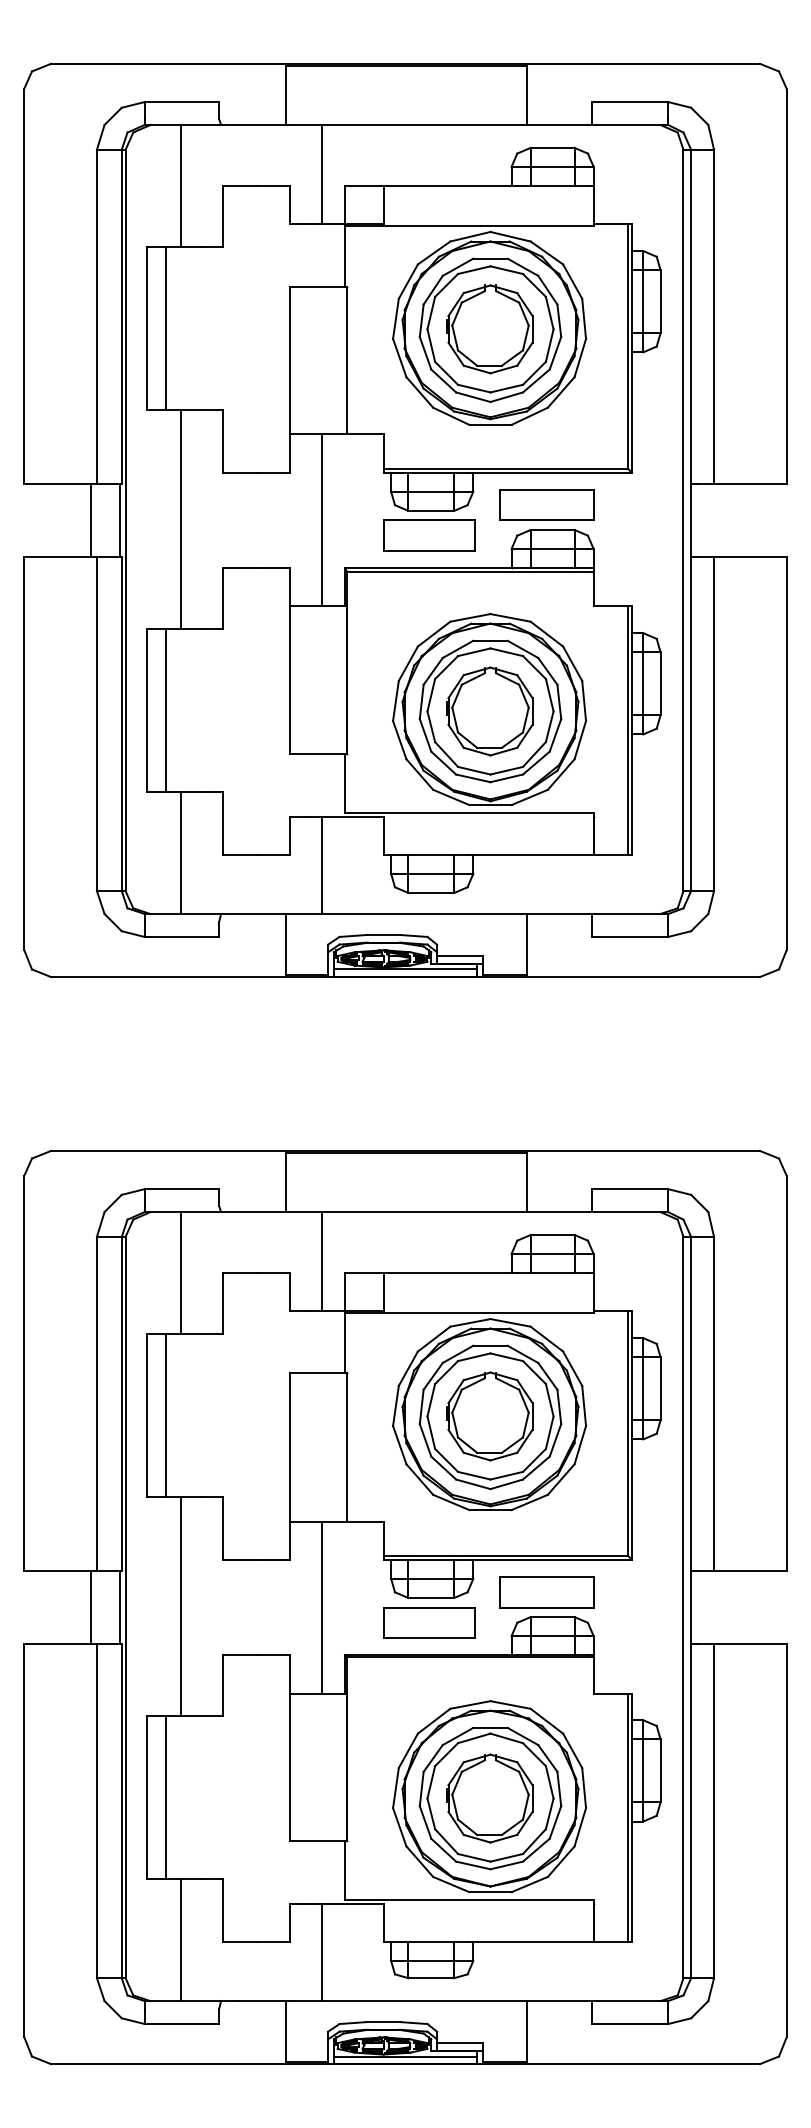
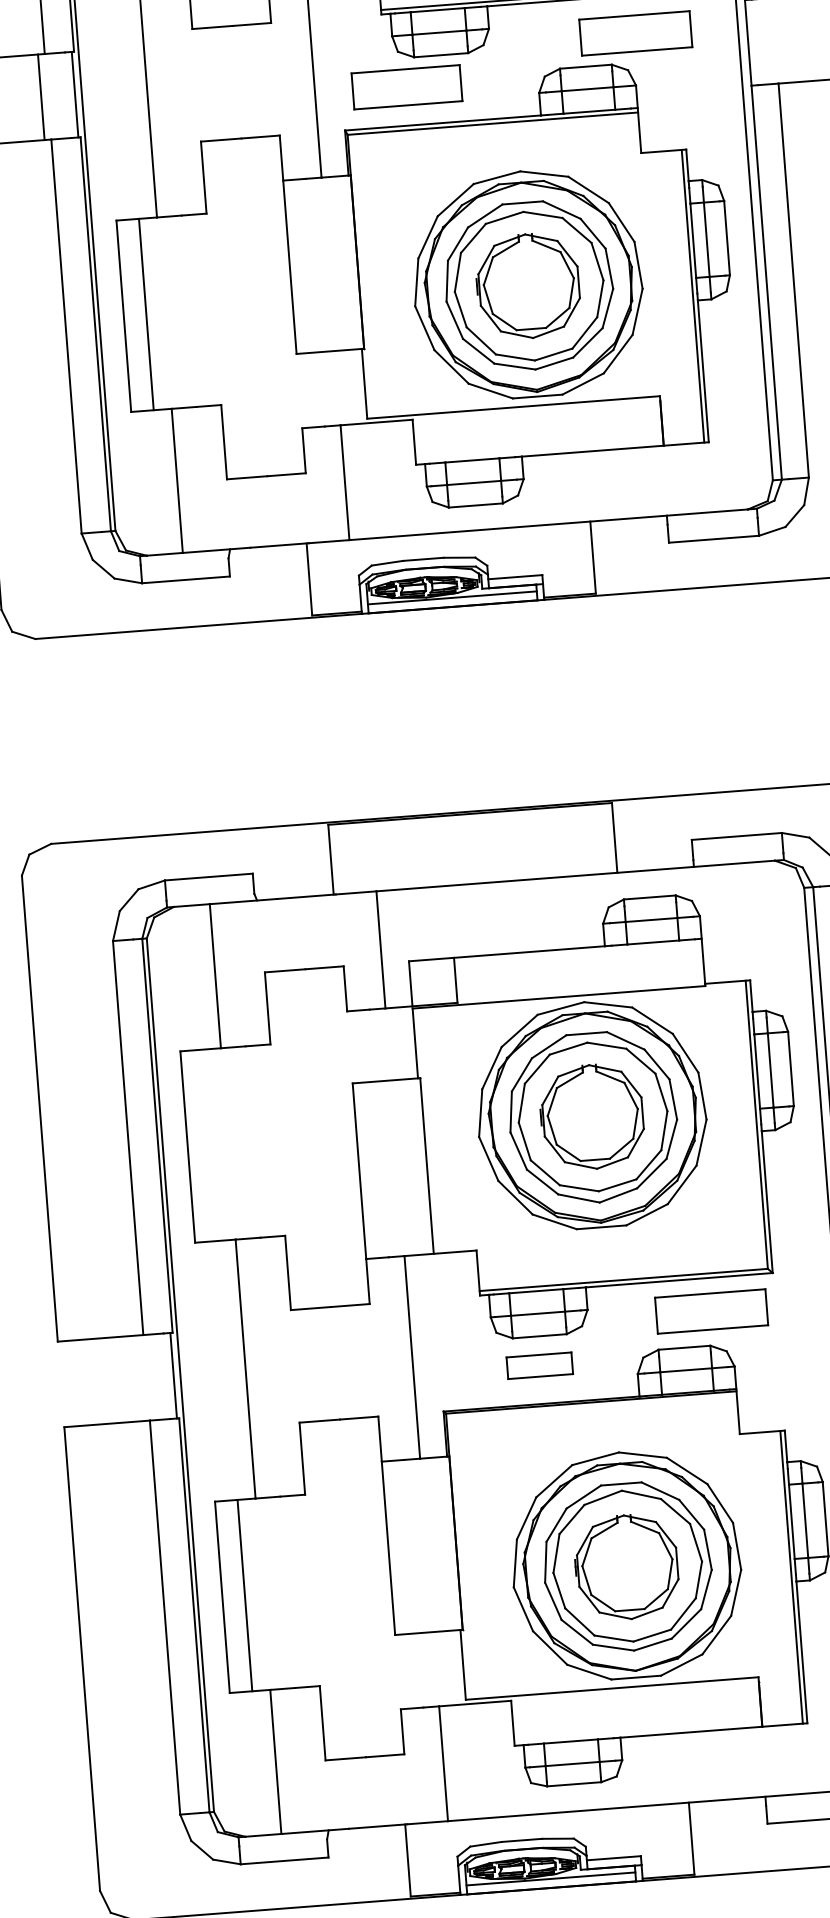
part: (546, 504) -> (635, 32), moved
part: (429, 535) -> (407, 86), moved
line: (165, 1415) -> (210, 1145), removed
part: (546, 1592) -> (711, 1311), moved
line: (91, 1607) -> (140, 1378), removed
part: (429, 1622) -> (539, 1365), size x0.6

